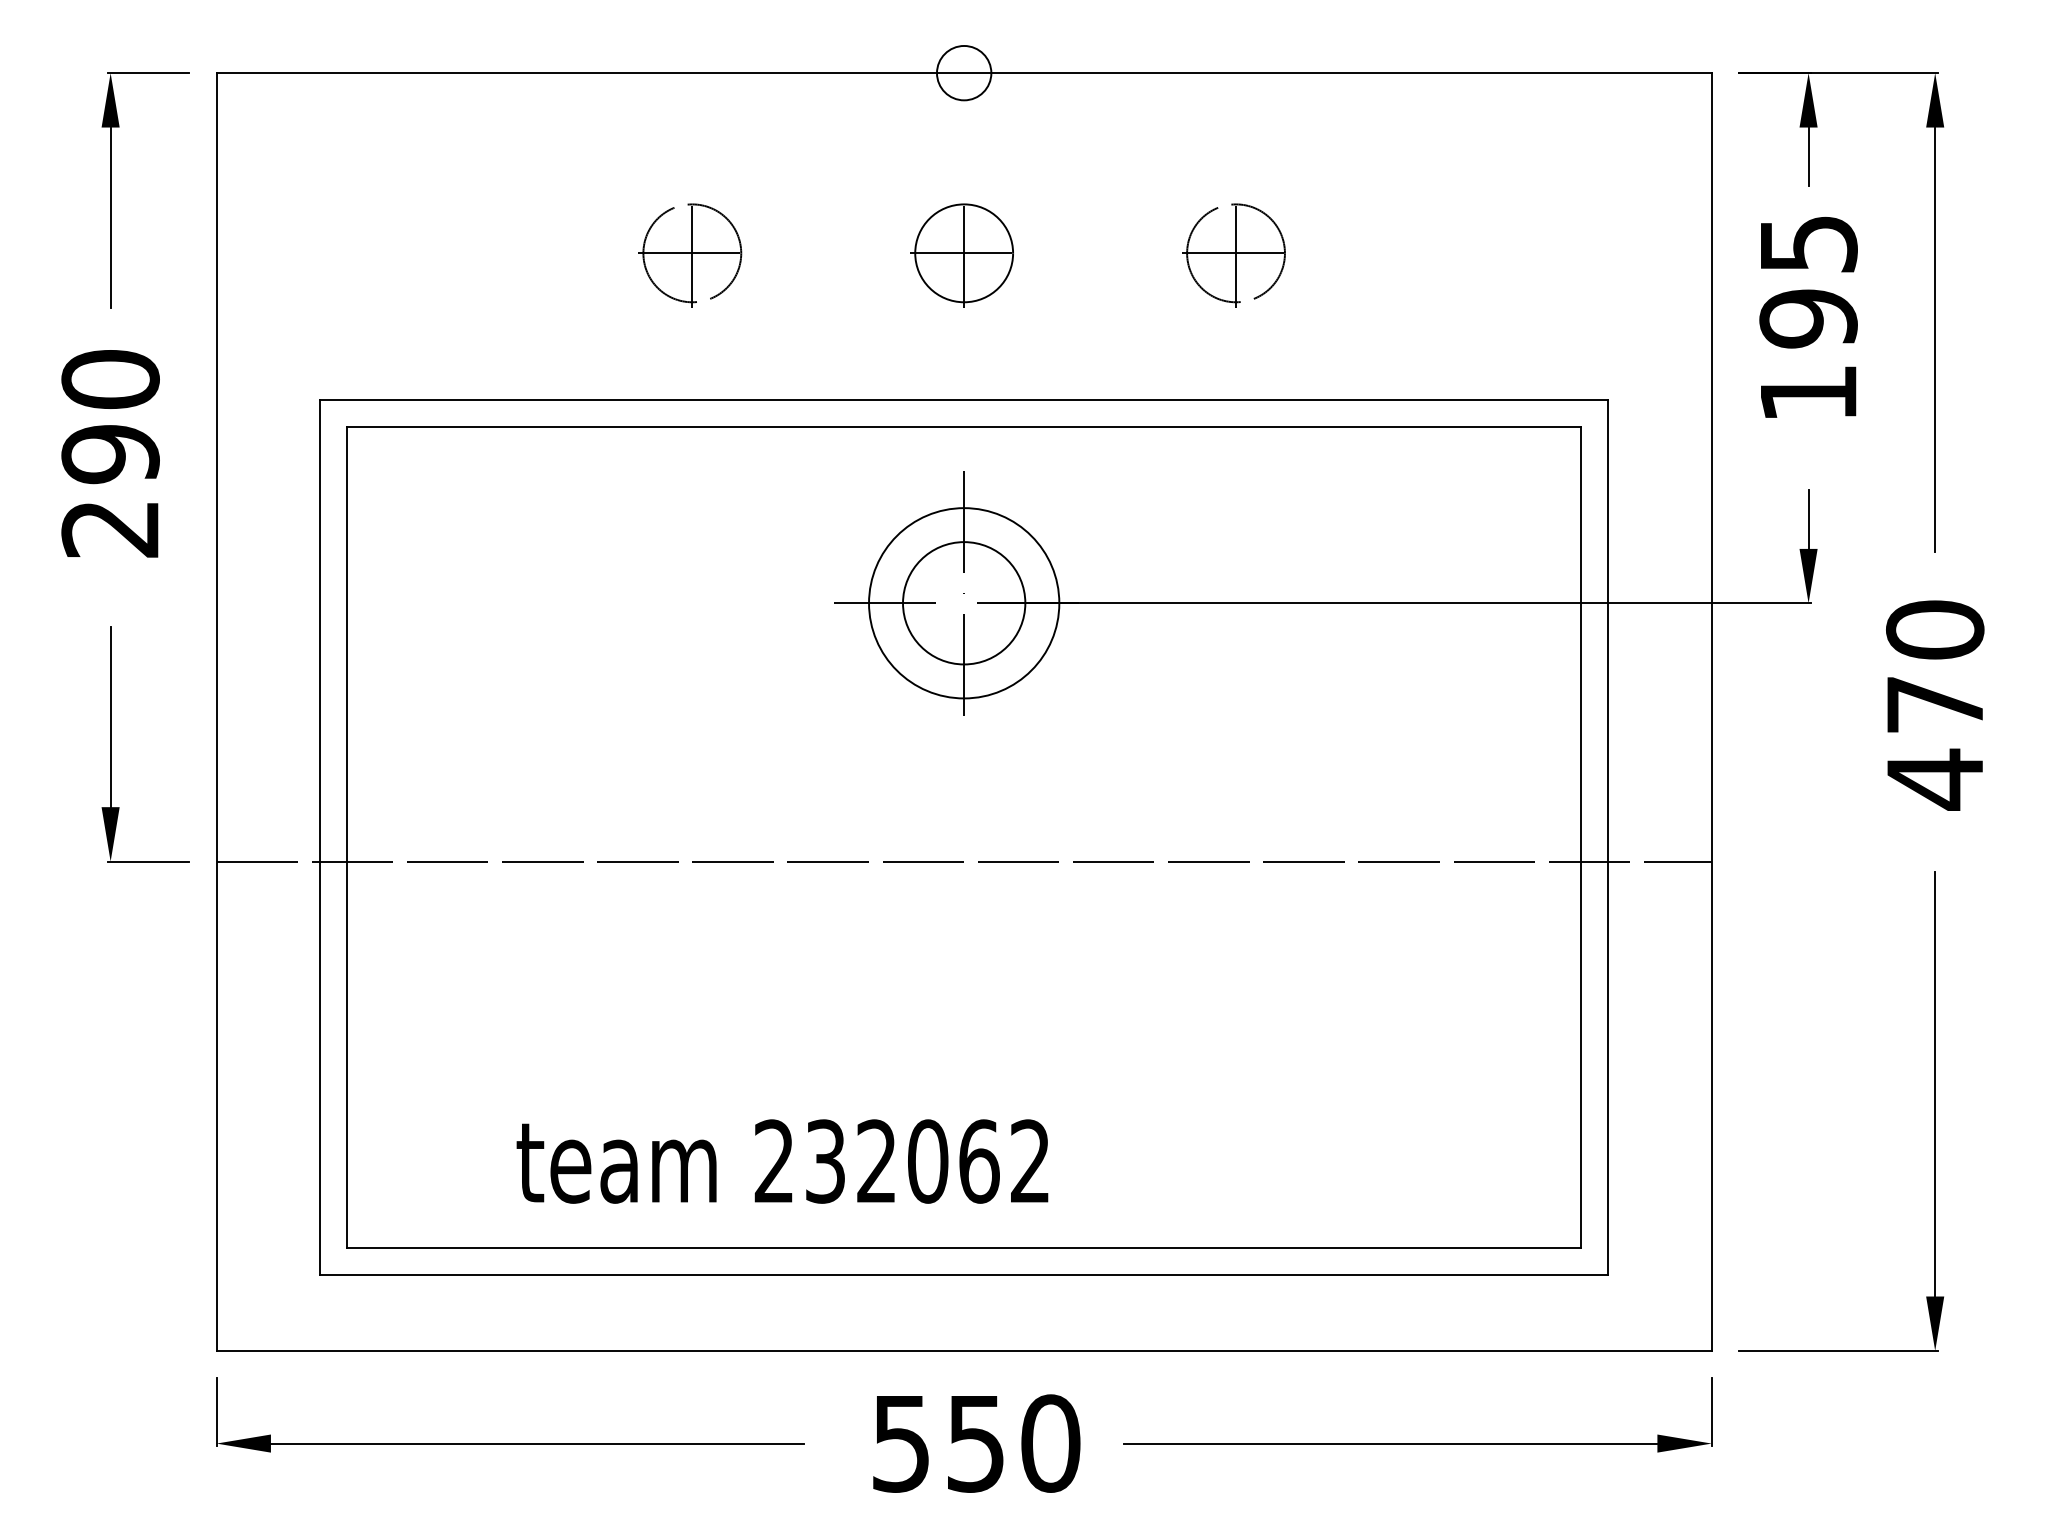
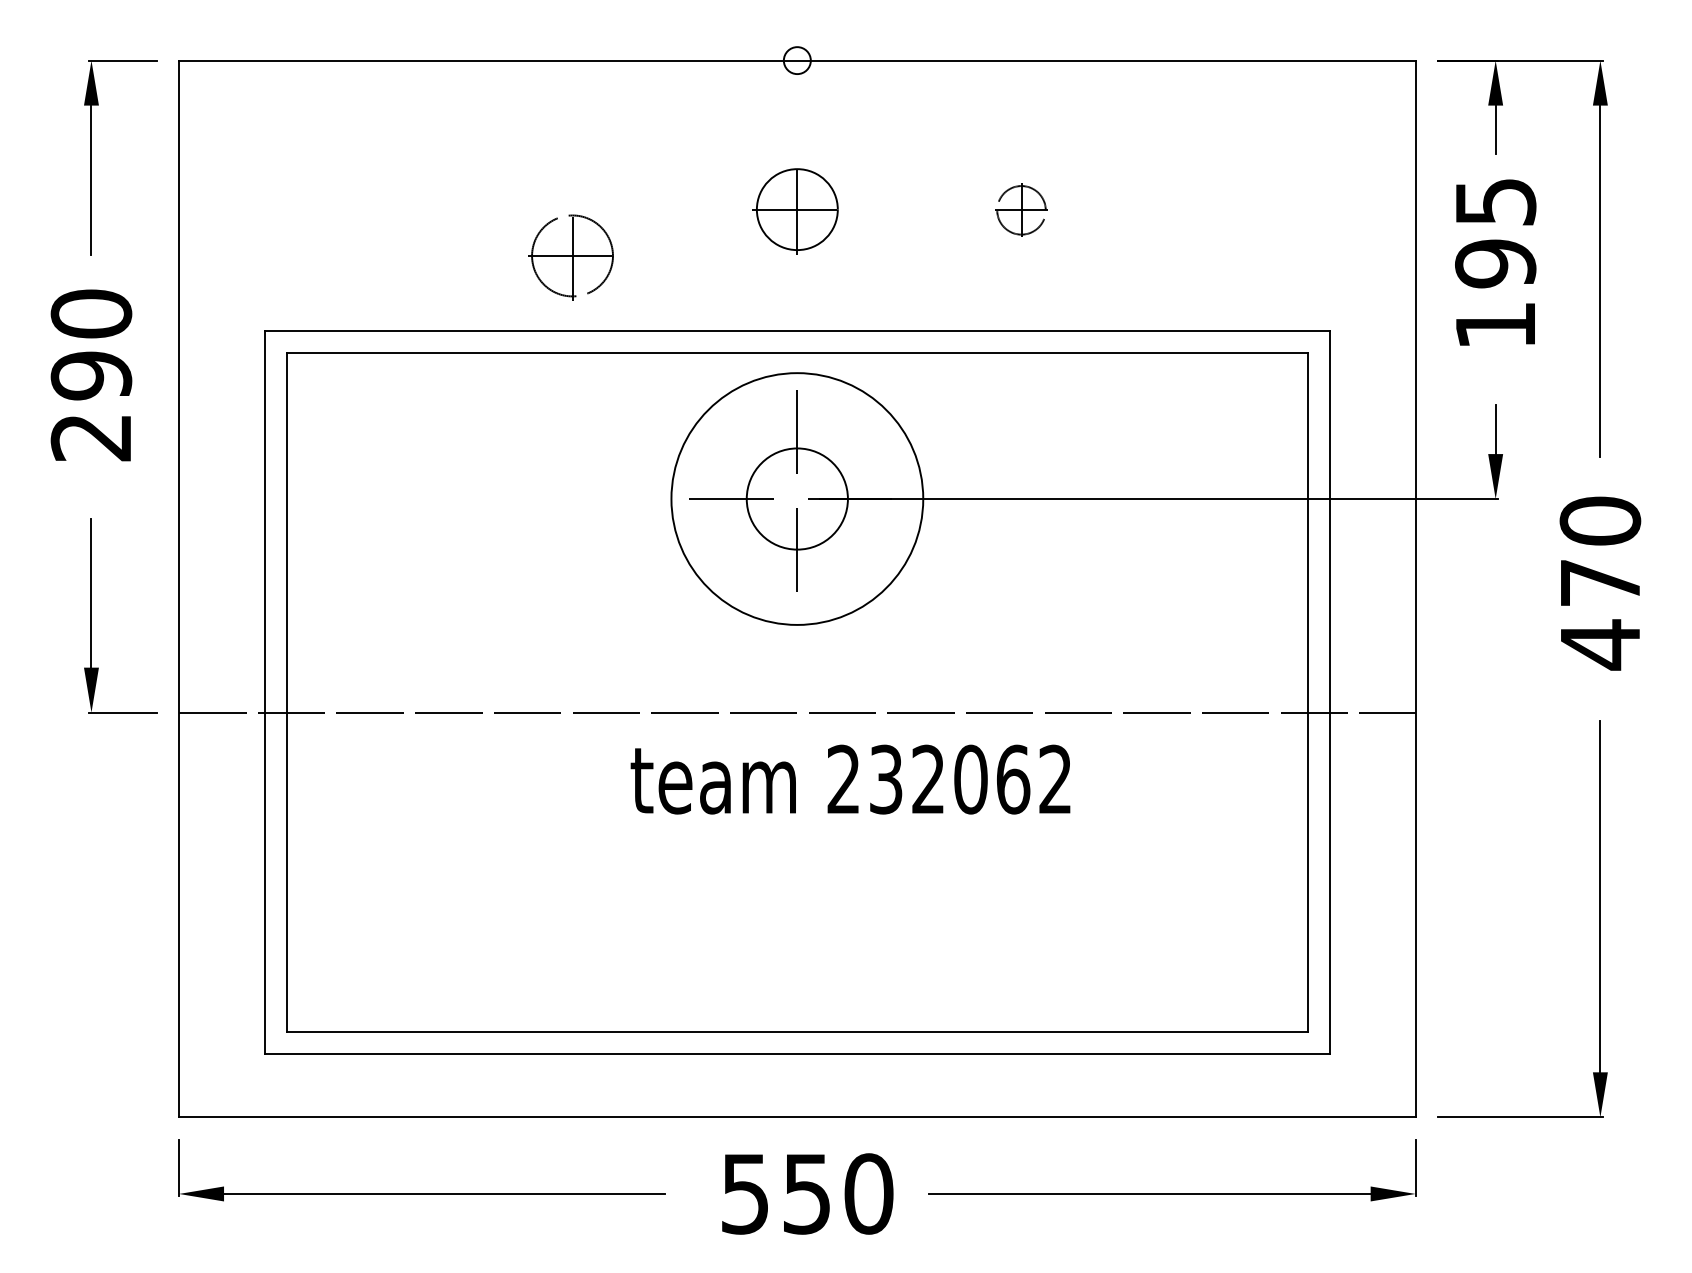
circle: (963, 72) -> (796, 60), size x0.6
part: (690, 255) -> (571, 257), moved
part: (1233, 255) -> (1020, 211), size x0.6
circle: (964, 603) -> (797, 499), size x1.6
text: (782, 1161) -> (850, 779), moved

